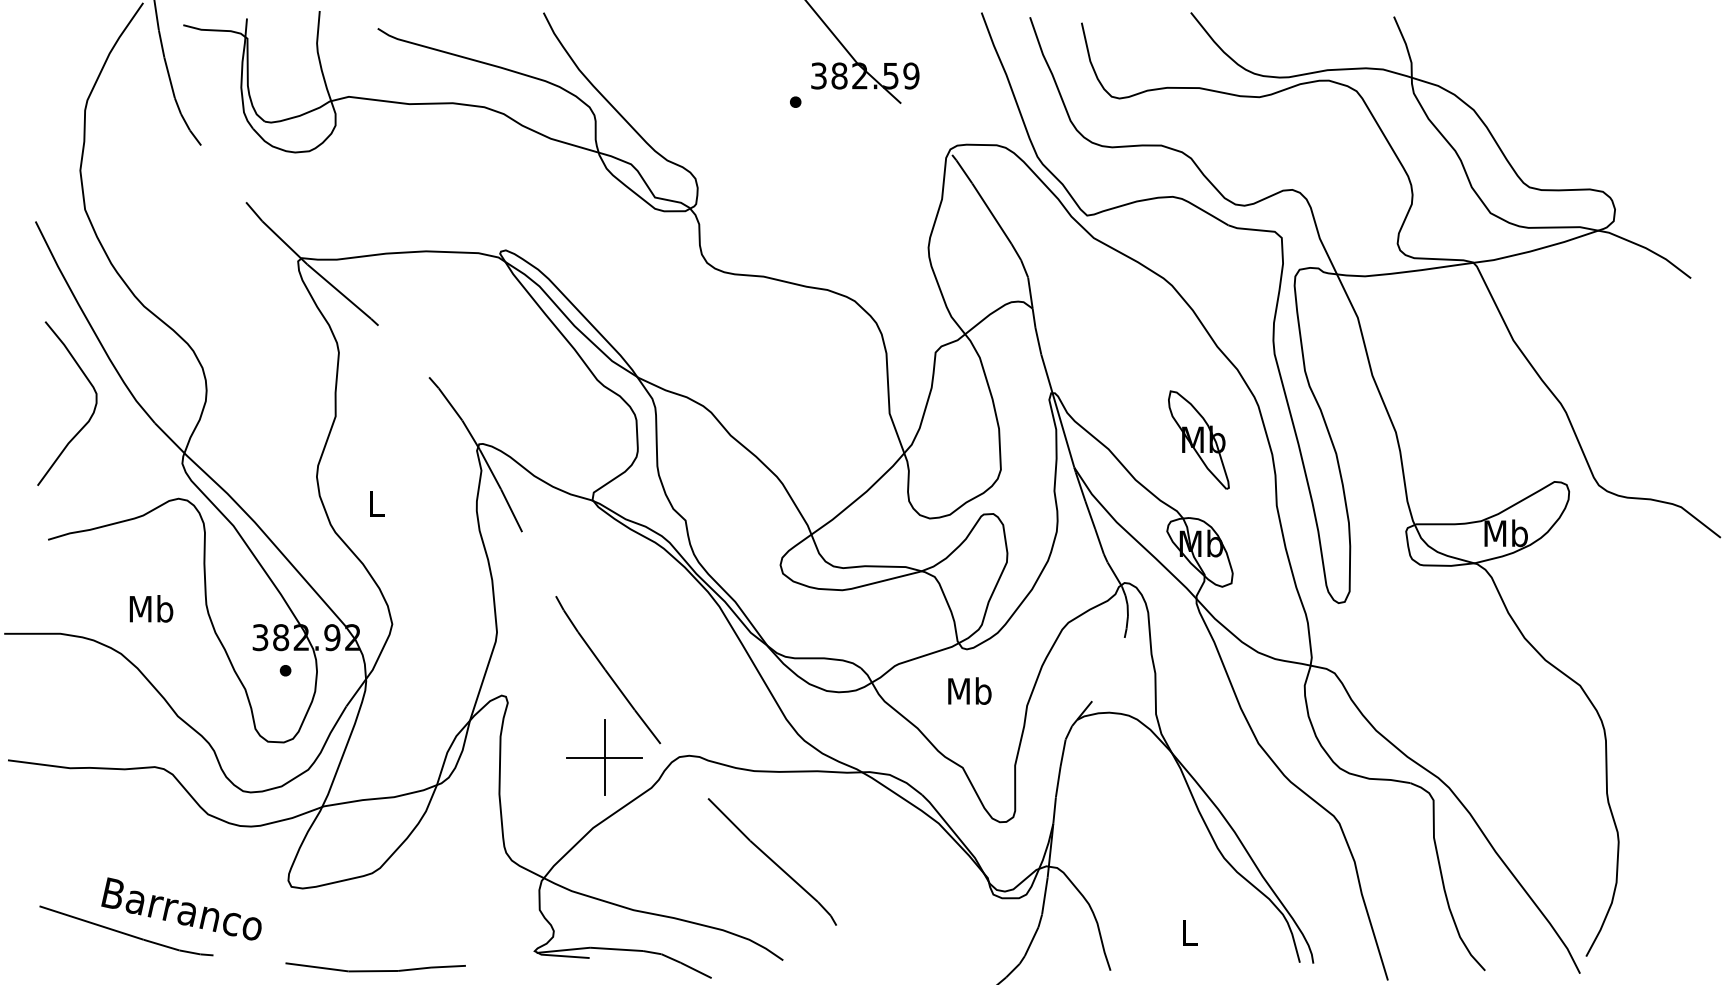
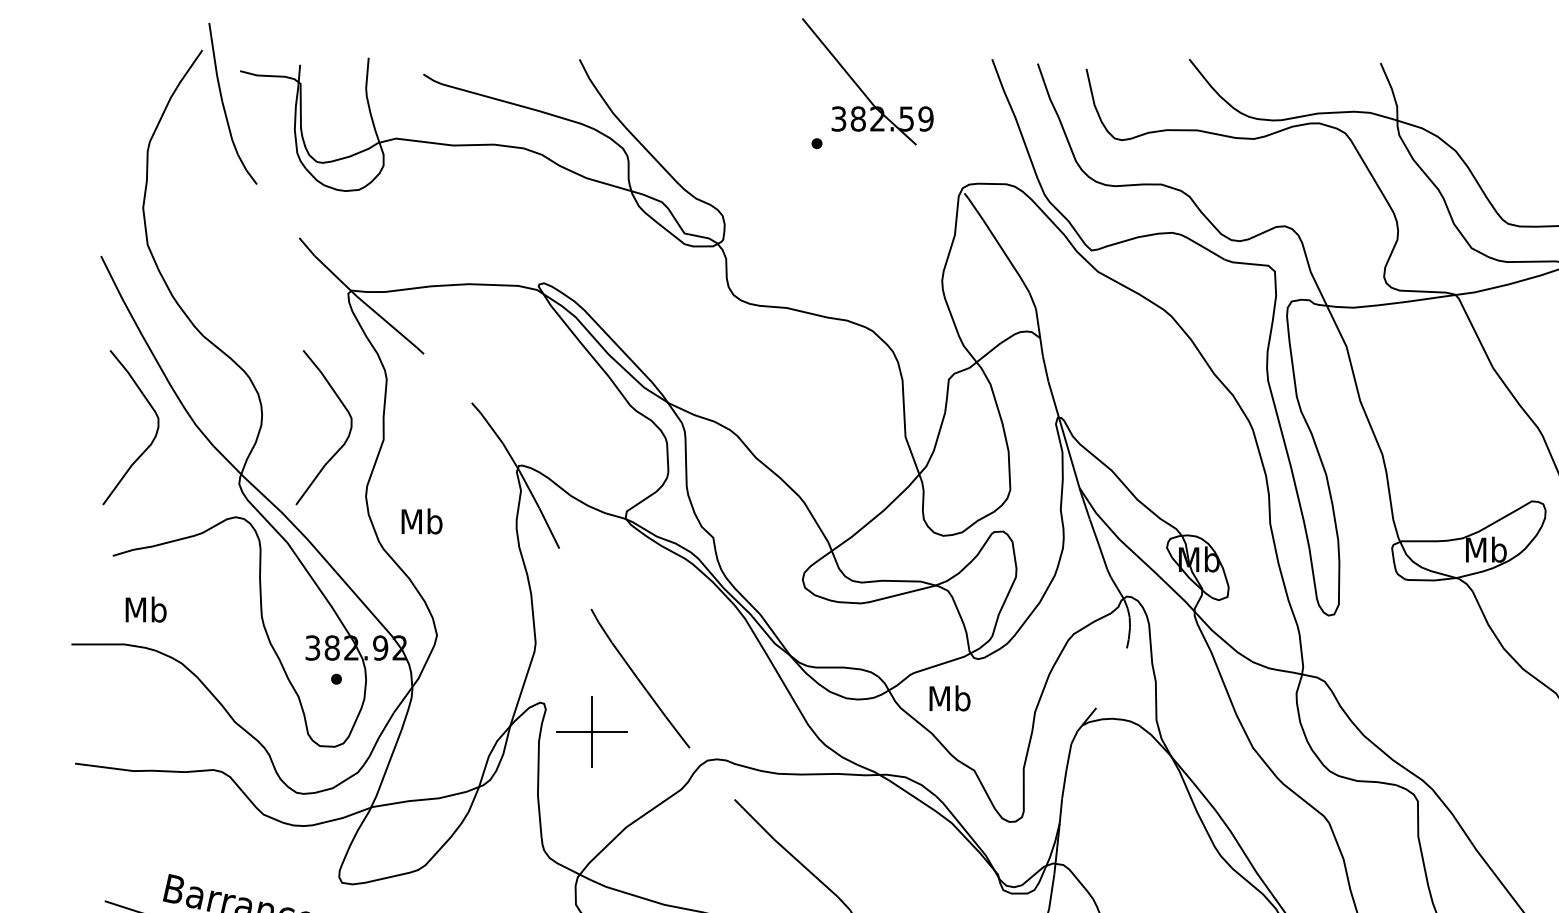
curve: (296, 414) -> (346, 437), added
part: (1198, 439) -> (1196, 461), removed
text: (376, 503) -> (422, 521), L -> Mb
text: (151, 608) -> (146, 609), moved
text: (969, 690) -> (949, 697), moved
part: (604, 757) -> (591, 731), moved

